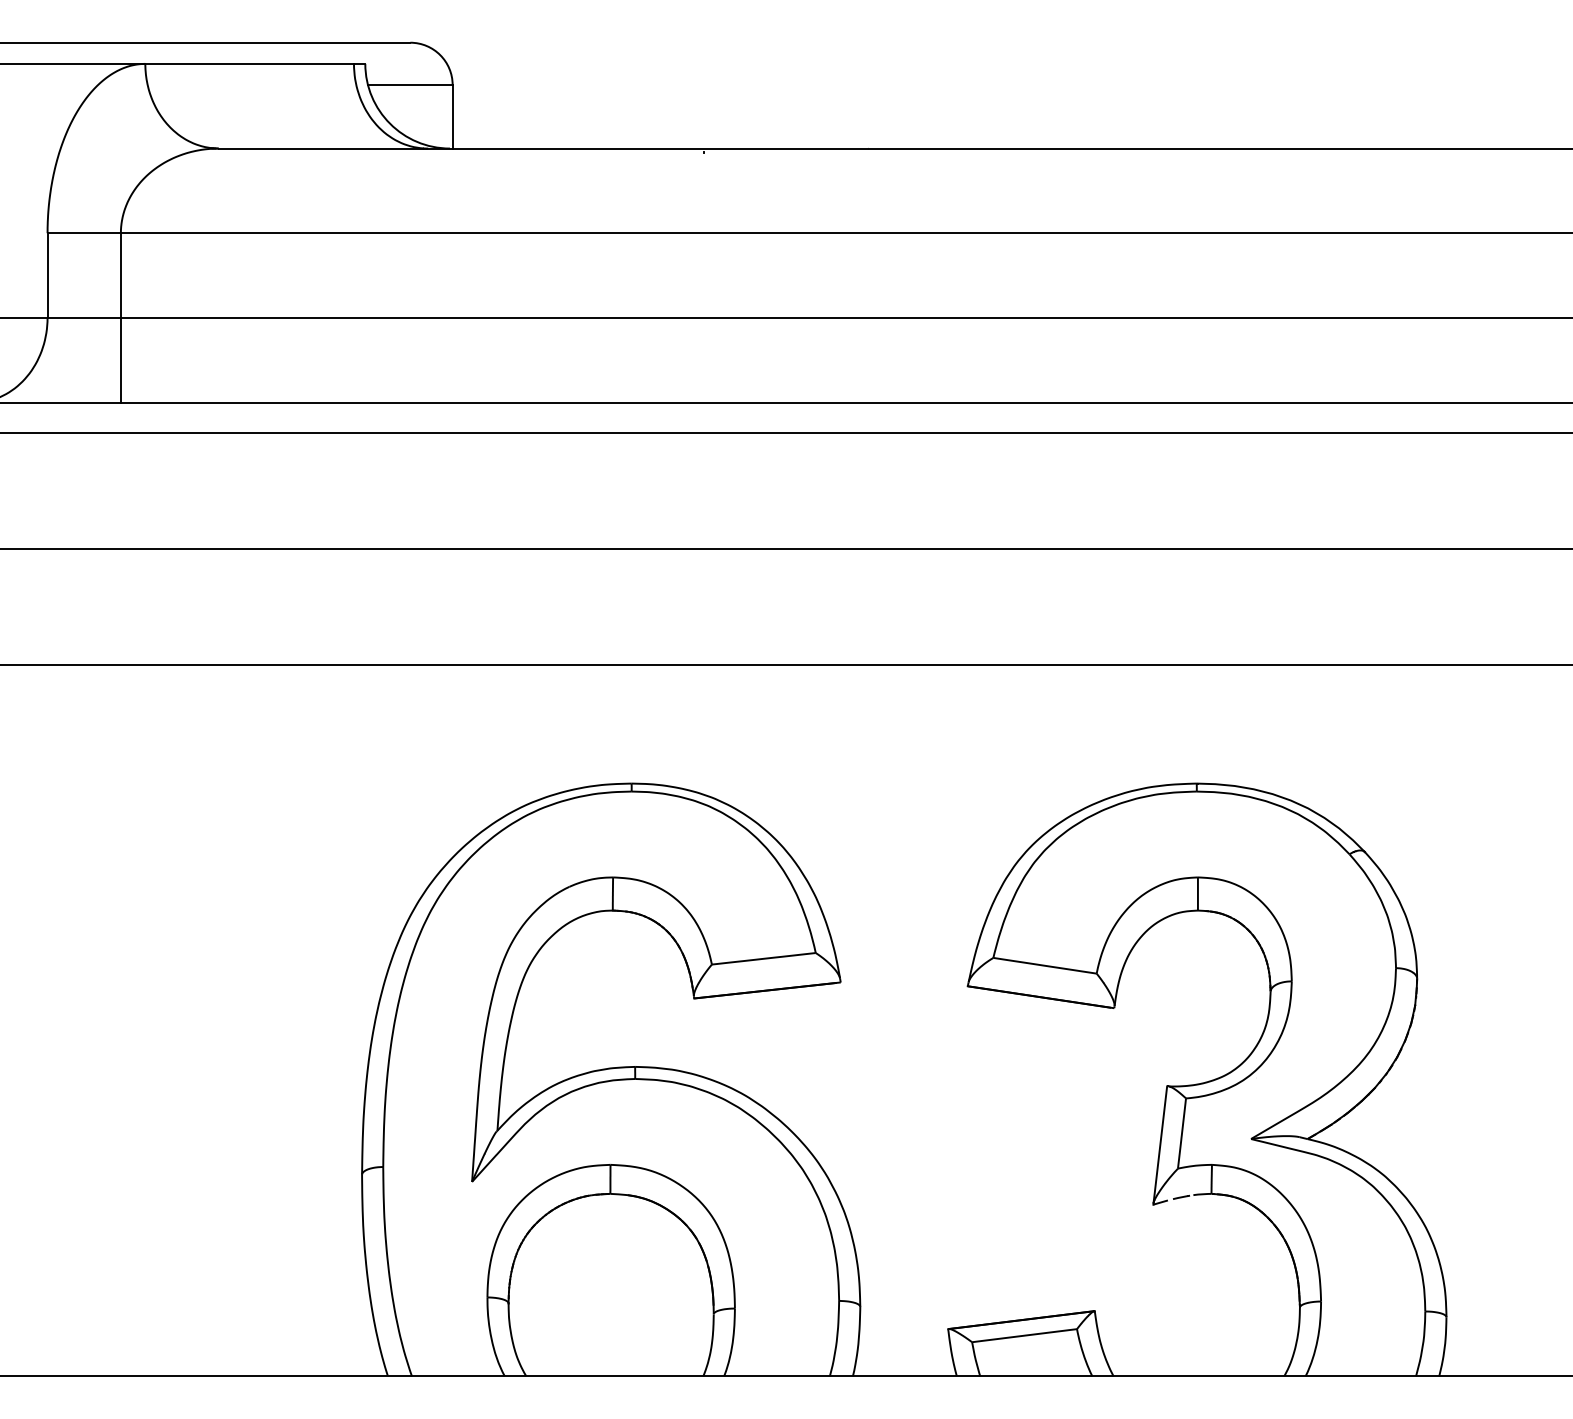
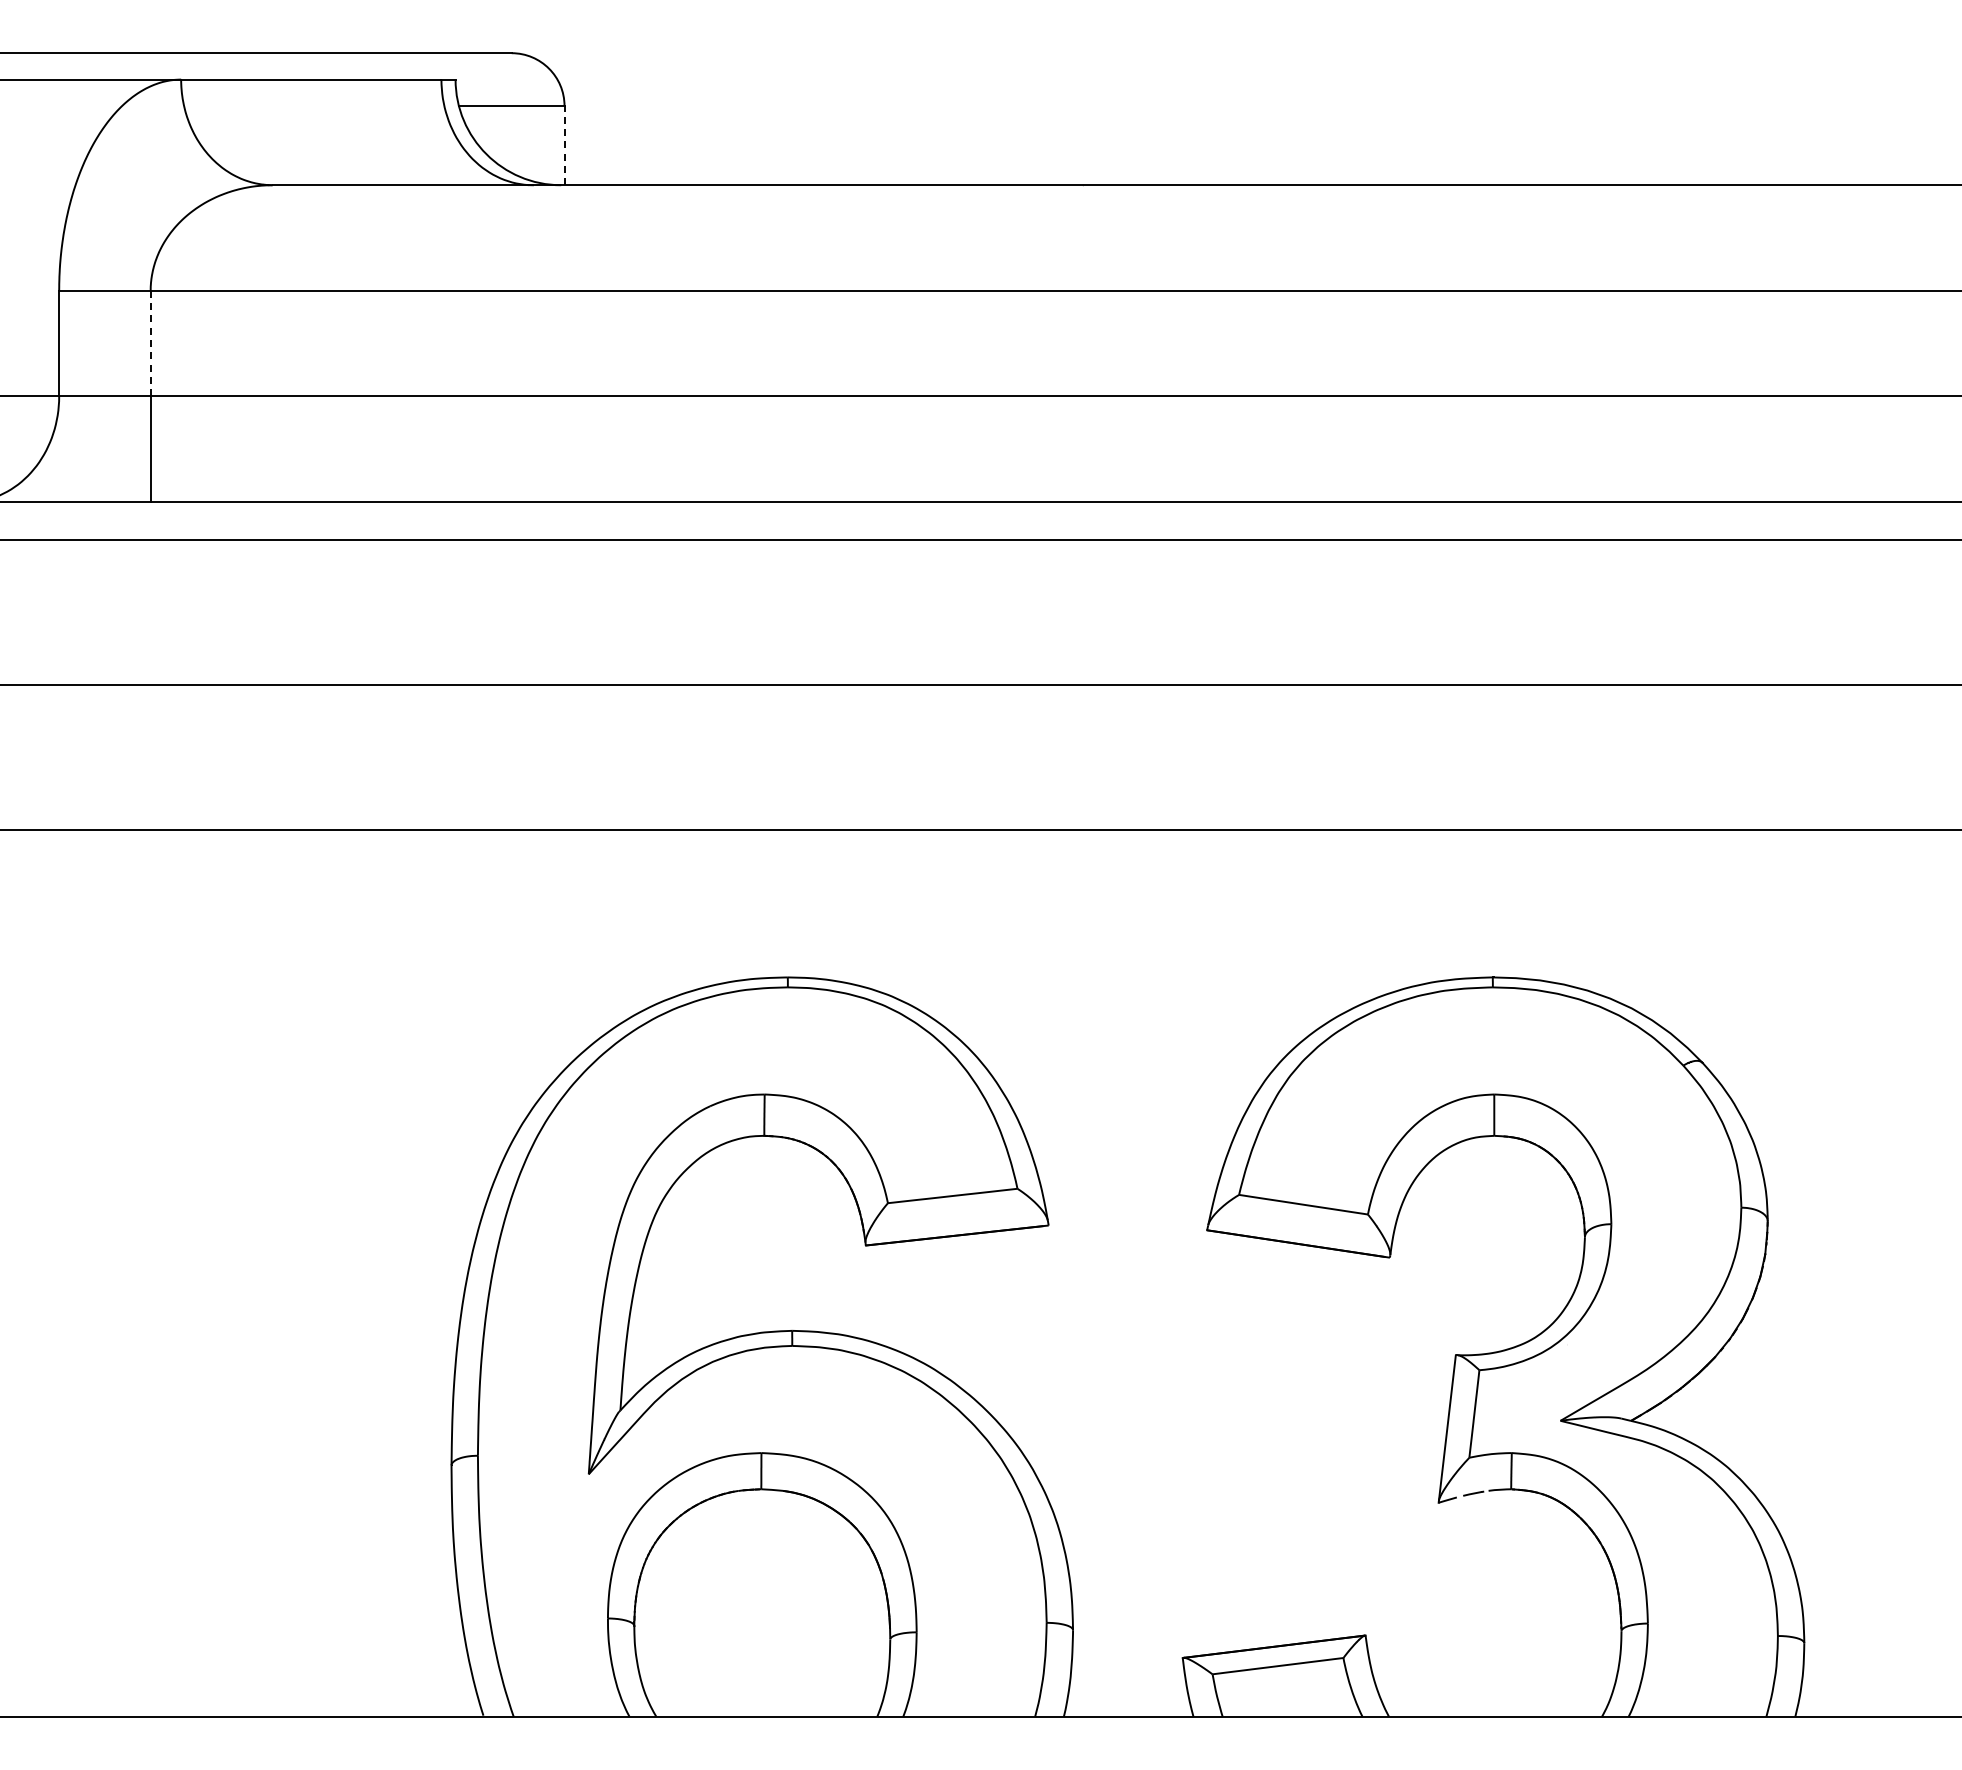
line: (452, 116) -> (564, 145), solid -> dashed
line: (120, 275) -> (150, 343), solid -> dashed

